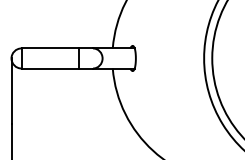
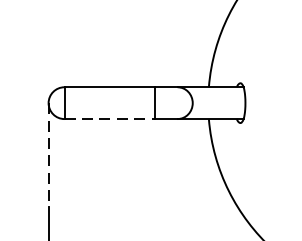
line: (50, 68) -> (110, 119), solid -> dashed
line: (11, 91) -> (48, 155), solid -> dashed

